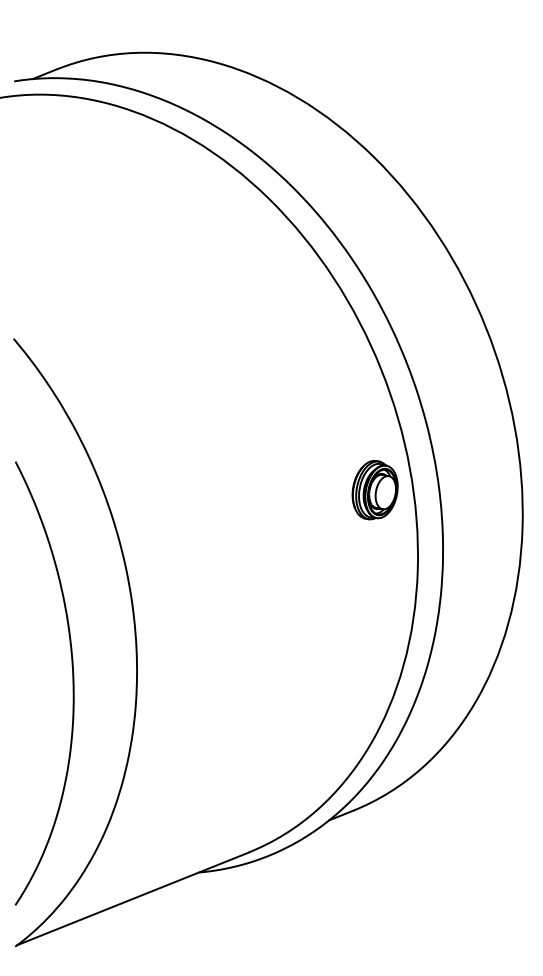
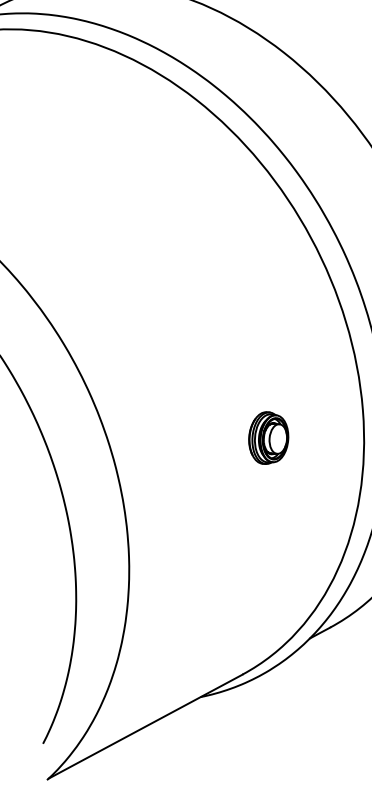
part: (374, 490) -> (268, 438), moved

